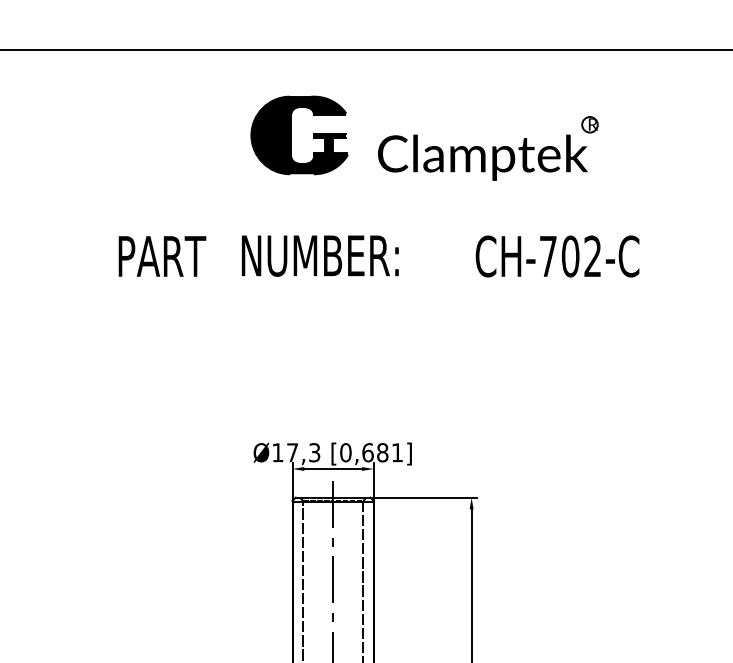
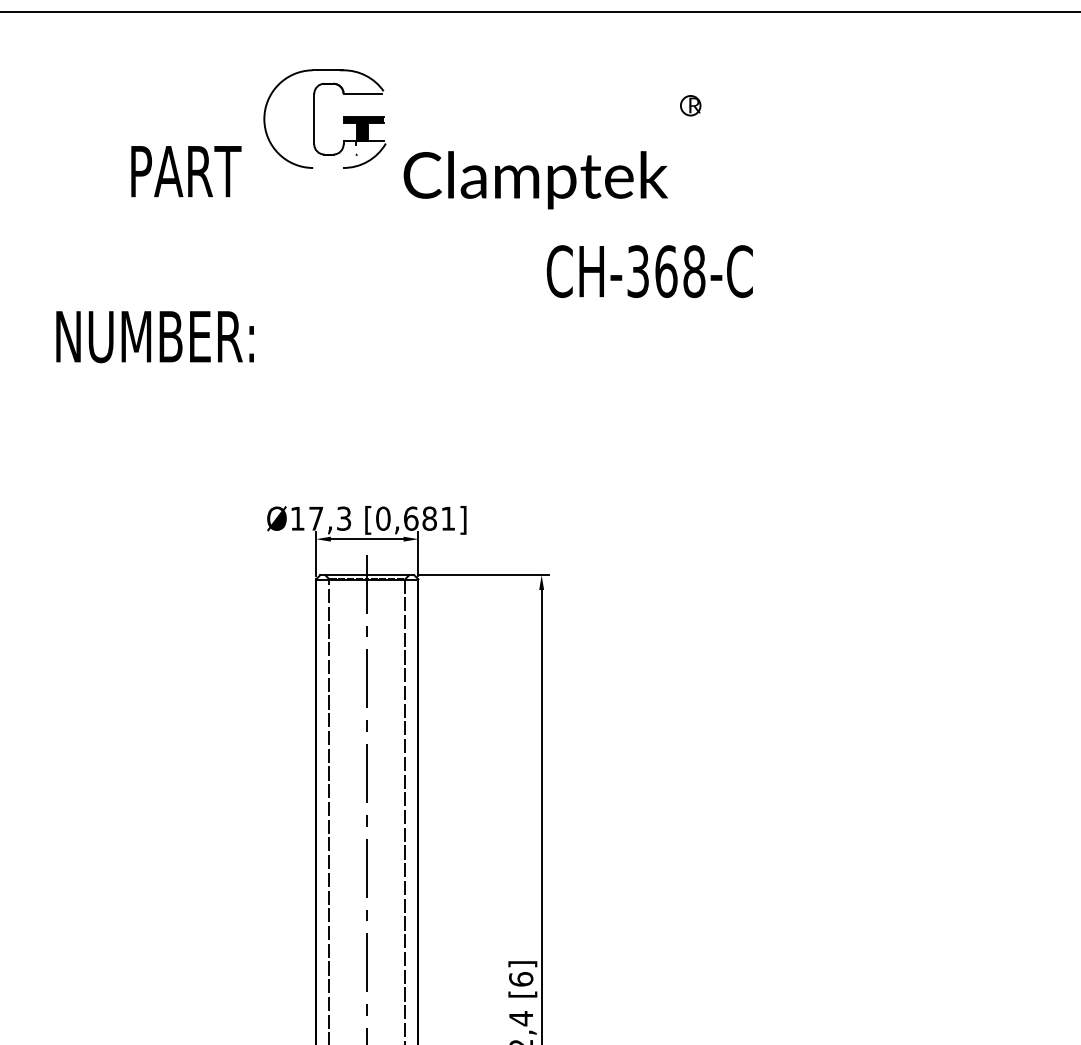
fill: (299, 135) -> (325, 119), removed
text: (482, 157) -> (535, 180), moved
text: (162, 256) -> (186, 171), moved
text: (319, 256) -> (154, 337), moved
text: (570, 256) -> (666, 271), CH-702-C -> CH-368-C

